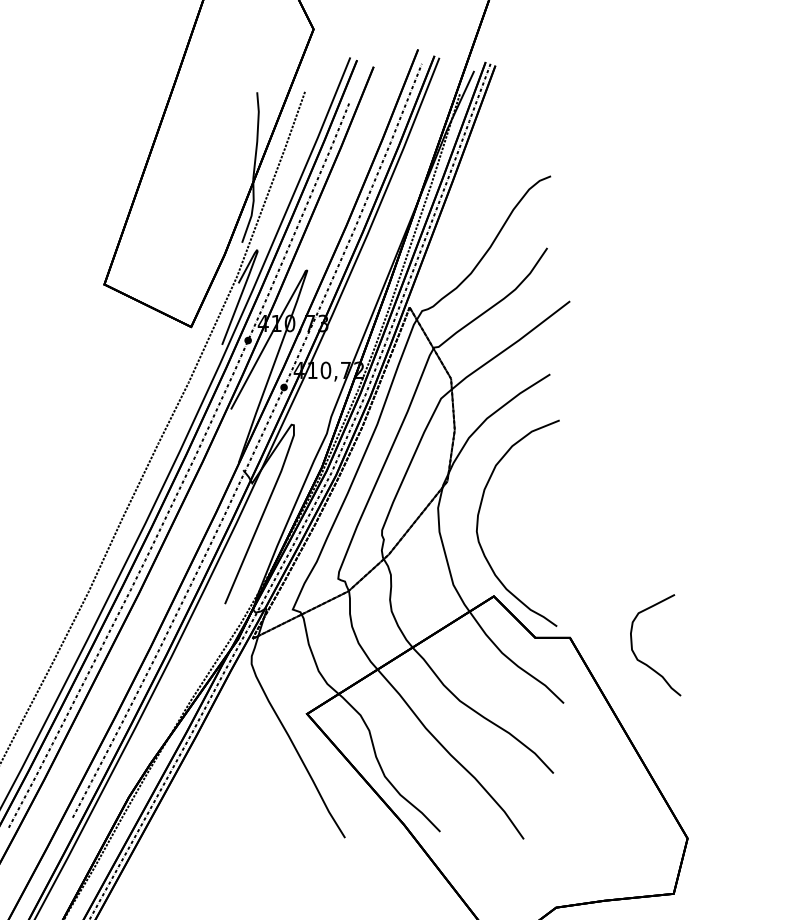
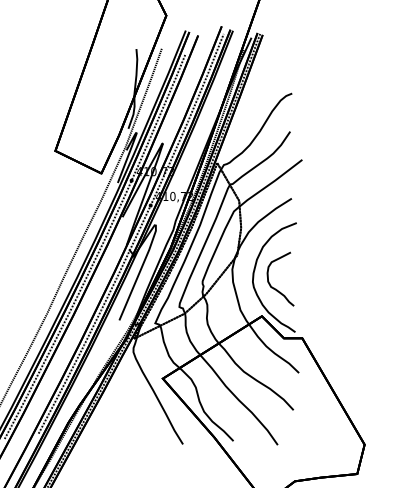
curve: (643, 660) -> (274, 287), moved

